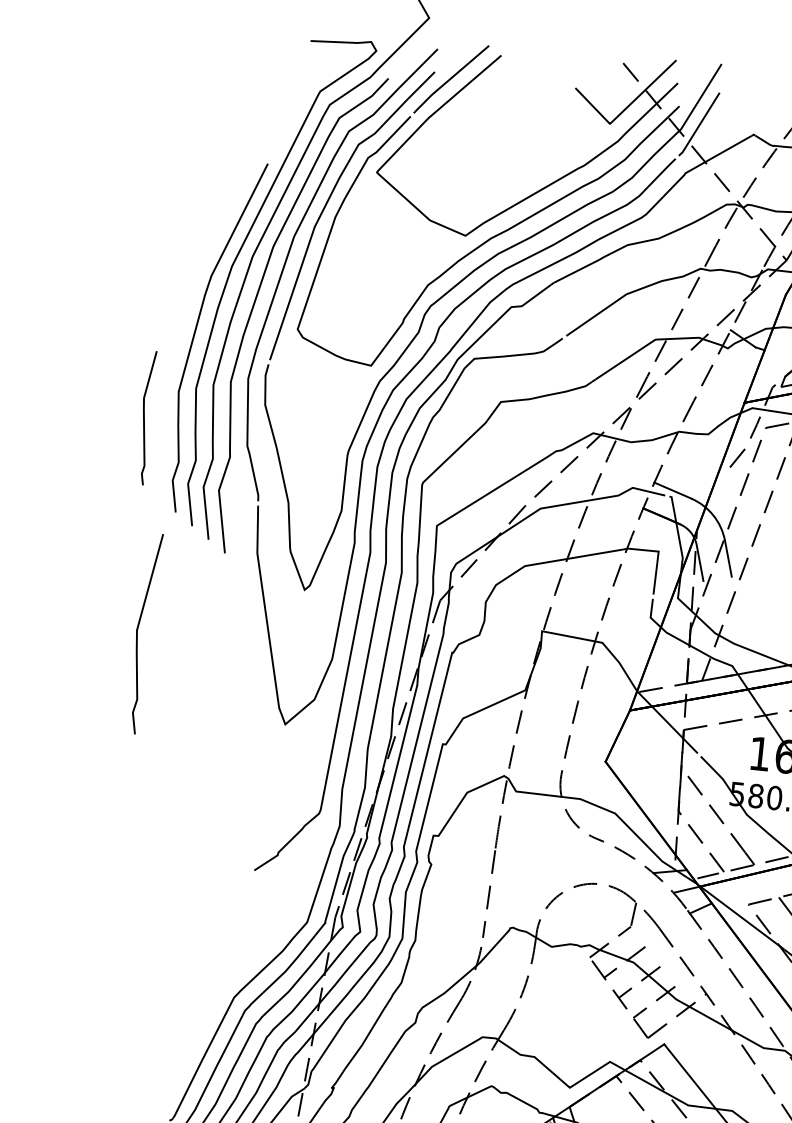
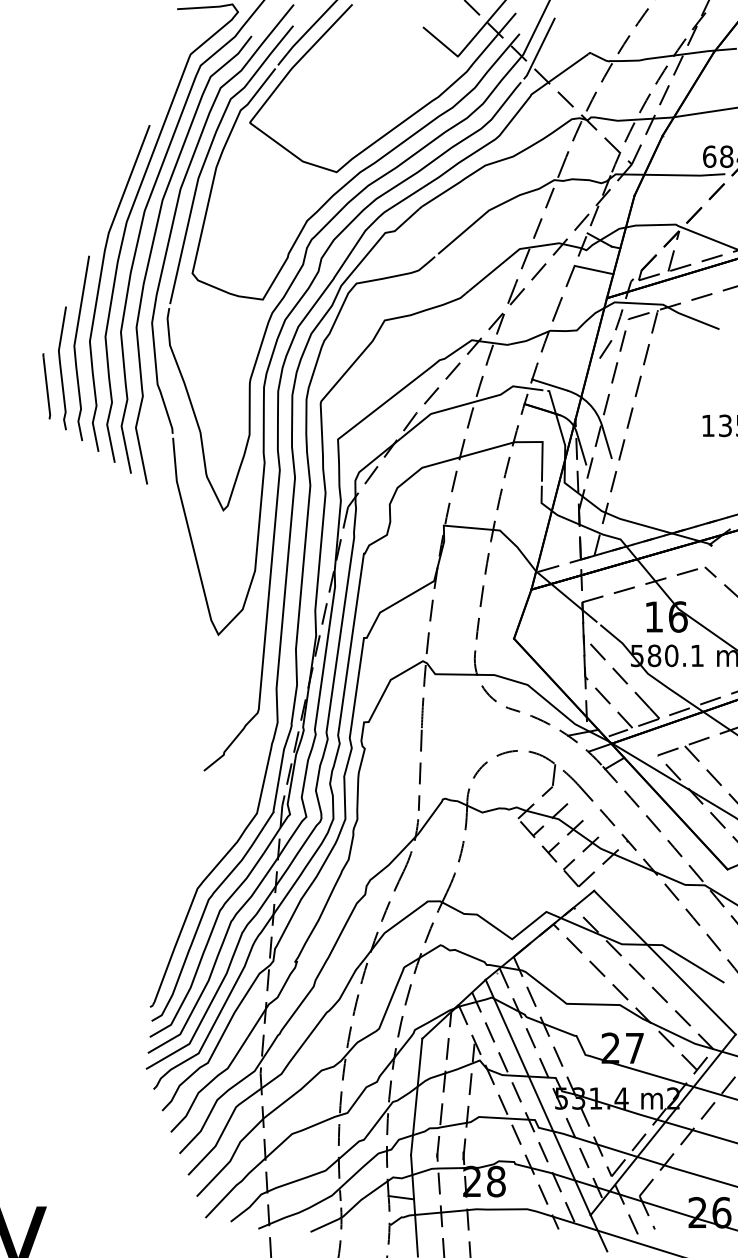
line: (733, 370) -> (593, 269), added
line: (126, 435) -> (46, 386), added
curve: (137, 633) -> (75, 348), moved

